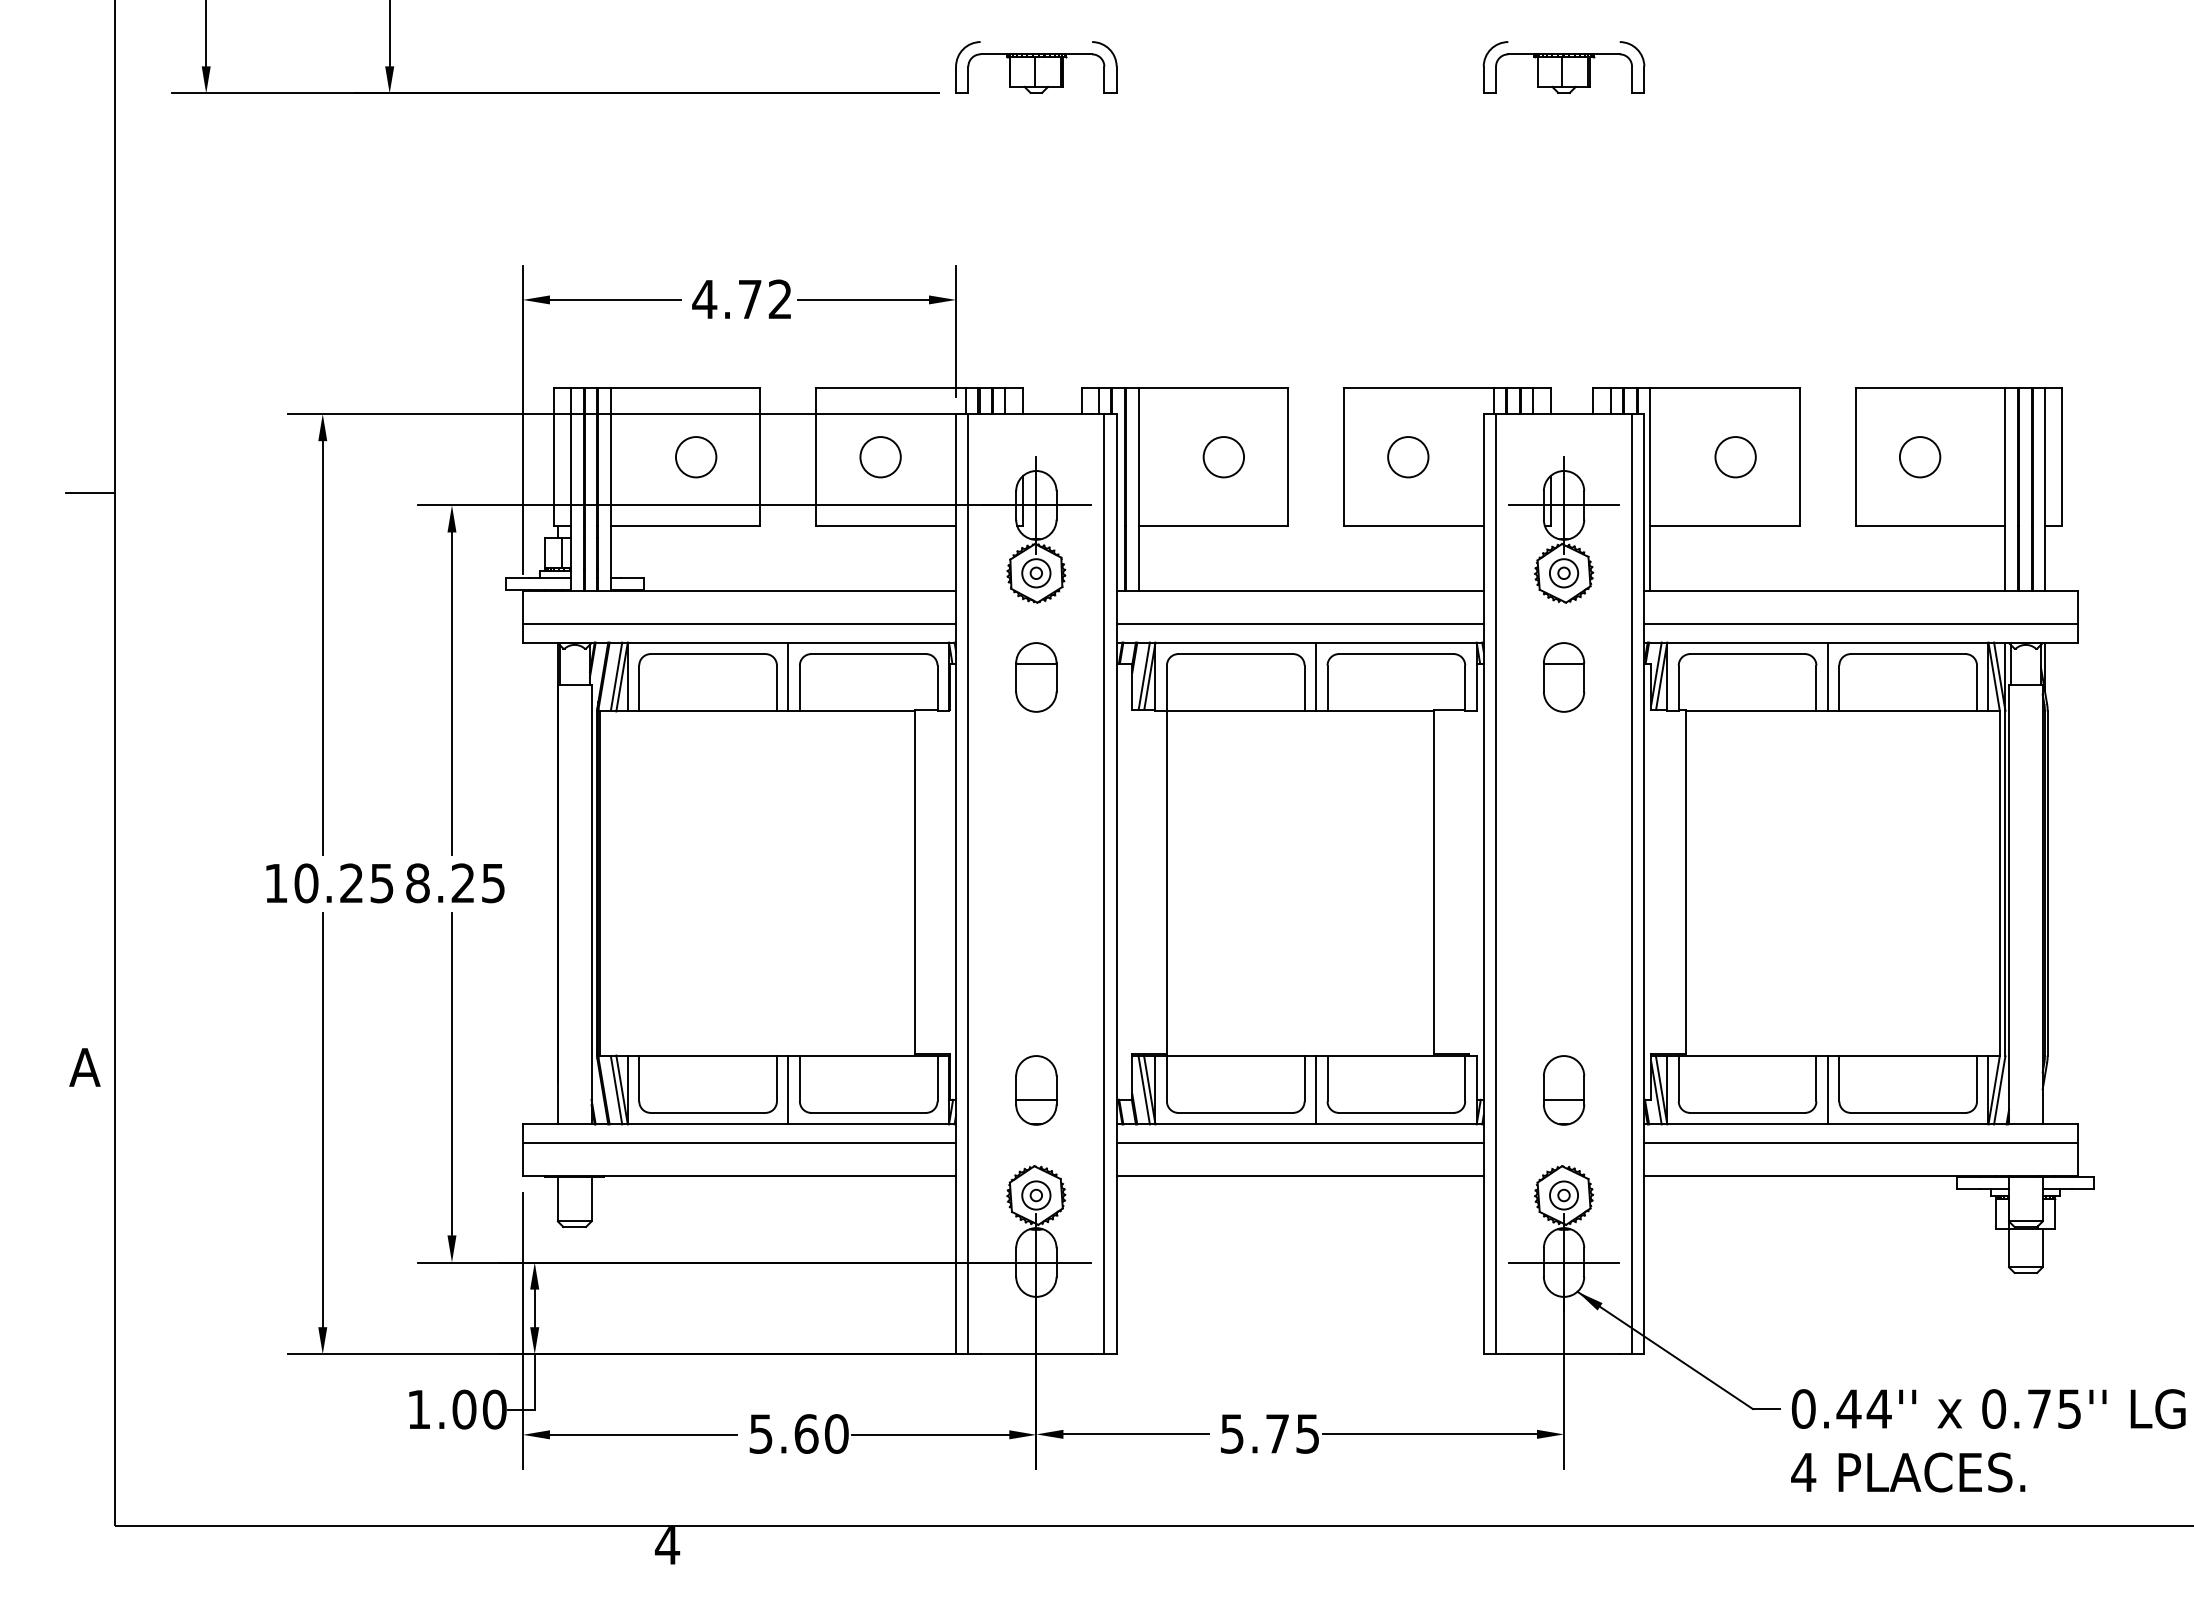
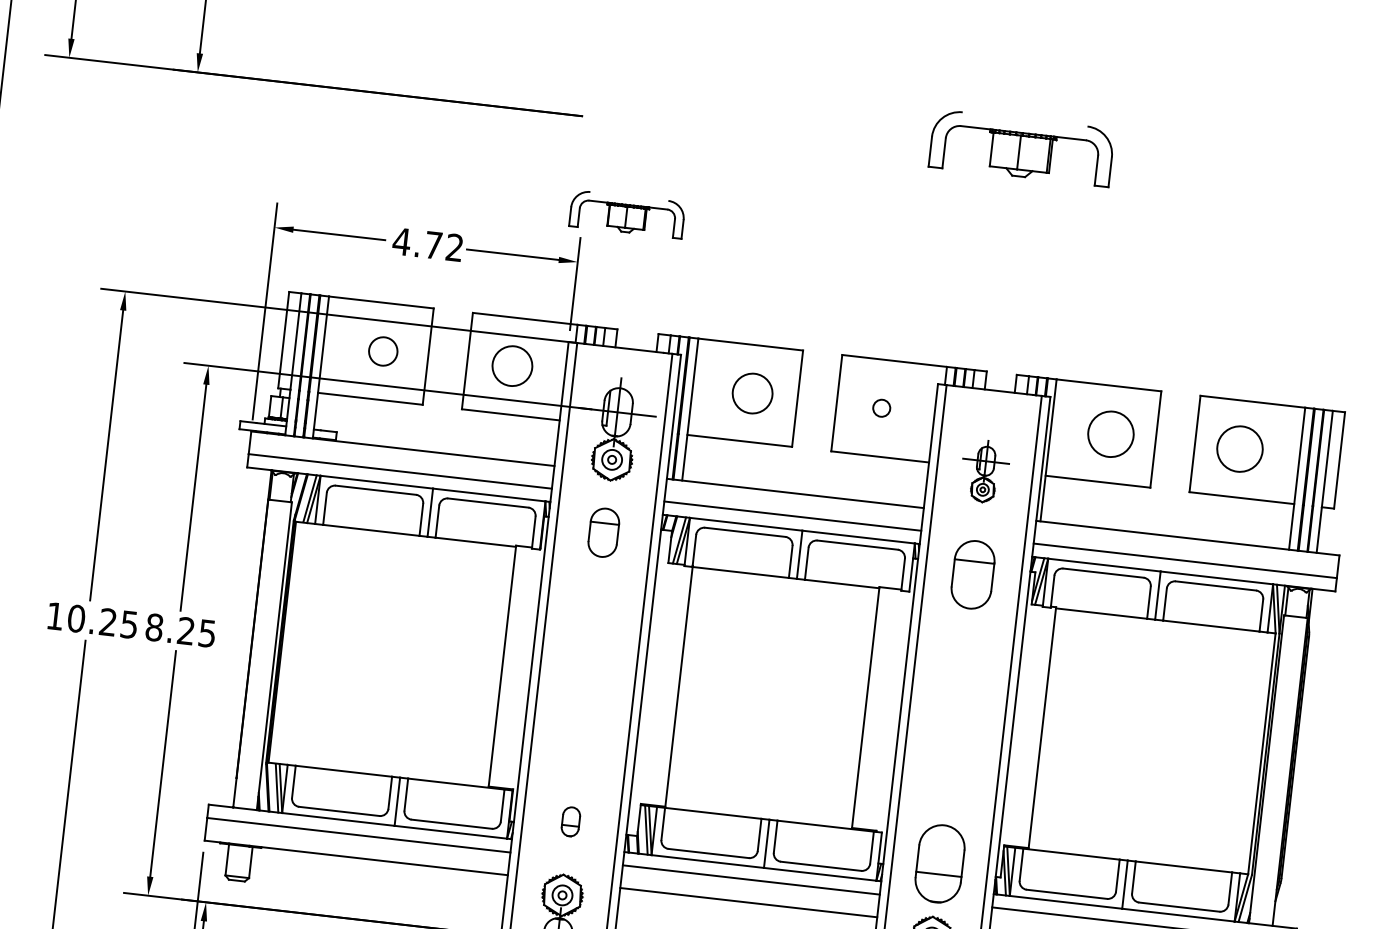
part: (1036, 67) -> (627, 214), moved
part: (1563, 67) -> (1021, 147), size x1.6
circle: (880, 457) -> (512, 366), size x1.4
circle: (1223, 457) -> (752, 393), size x1.4
circle: (1408, 457) -> (881, 408), size x0.6
circle: (1735, 457) -> (1110, 434), size x1.6
circle: (1919, 457) -> (1239, 449), size x1.6
part: (1563, 529) -> (984, 471), size x0.6
part: (1564, 677) -> (973, 574), size x1.4
part: (1036, 1090) -> (570, 821), size x0.6
part: (1564, 1090) -> (940, 864), size x1.6

